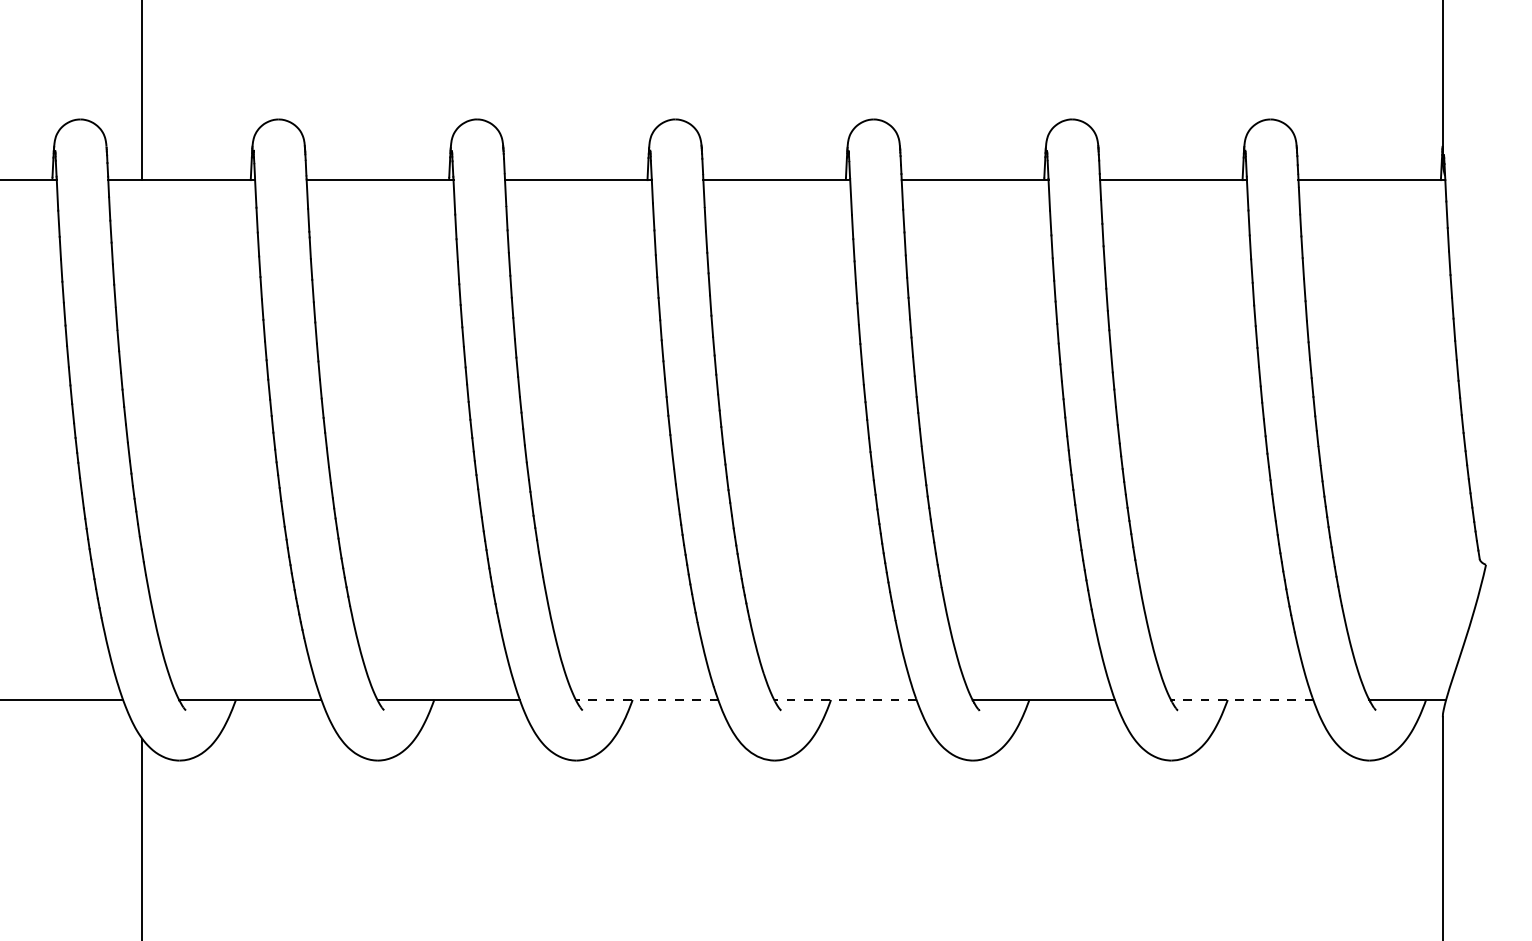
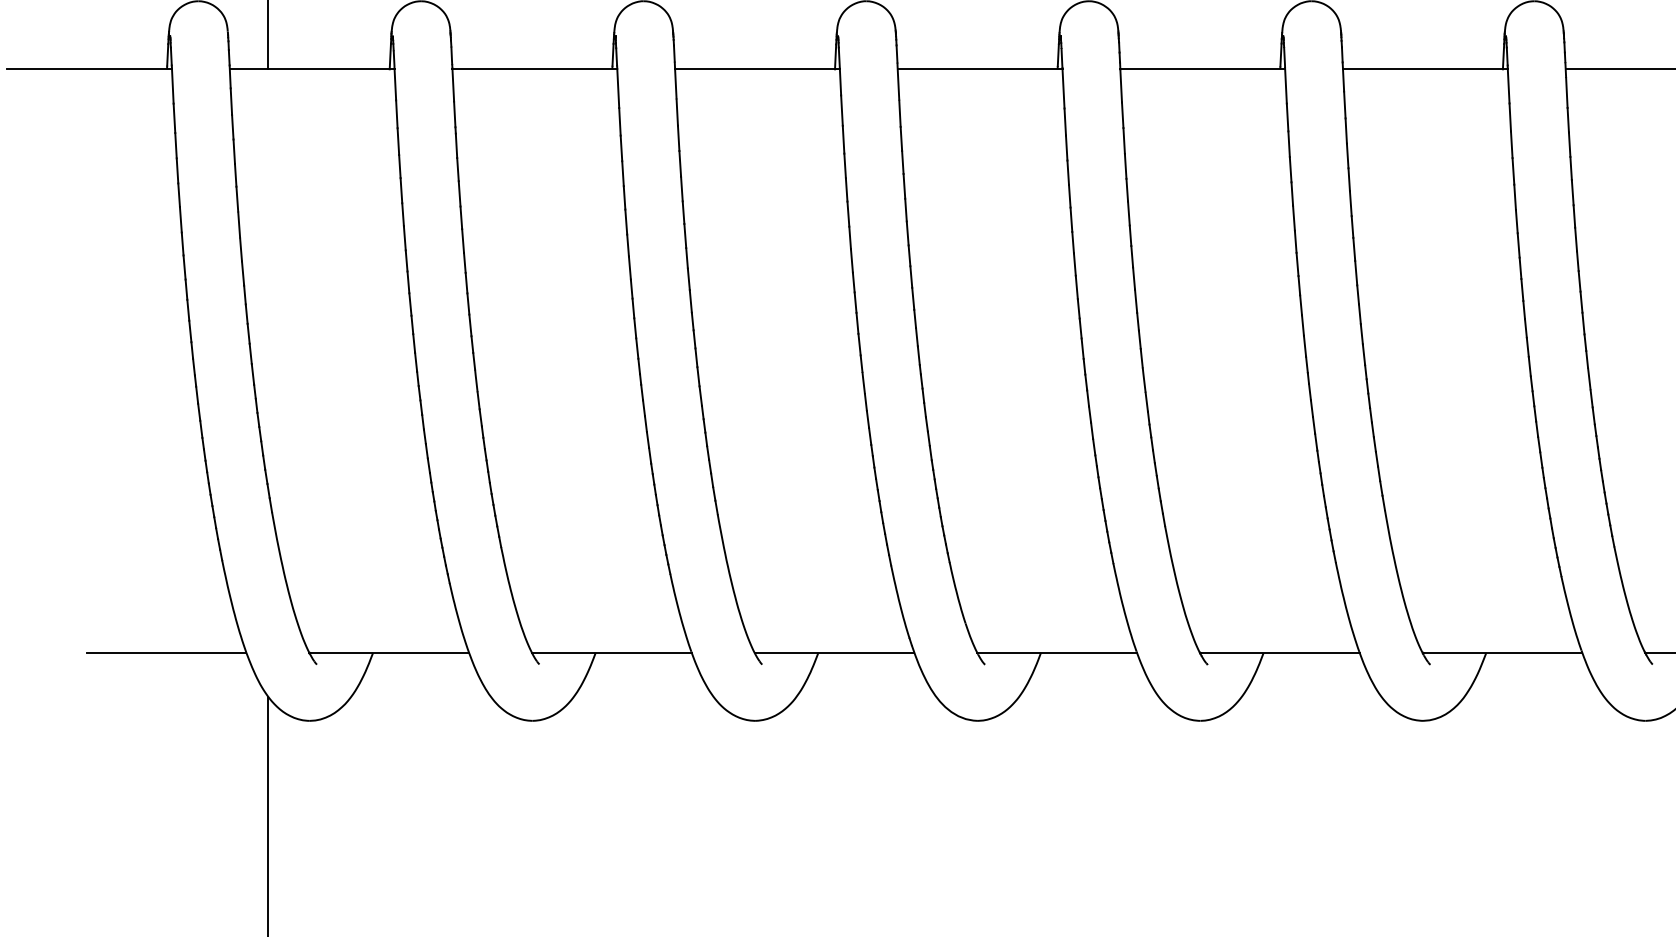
line: (646, 699) -> (833, 652), dashed -> solid
line: (844, 699) -> (1056, 652), dashed -> solid
line: (1241, 699) -> (1501, 652), dashed -> solid

